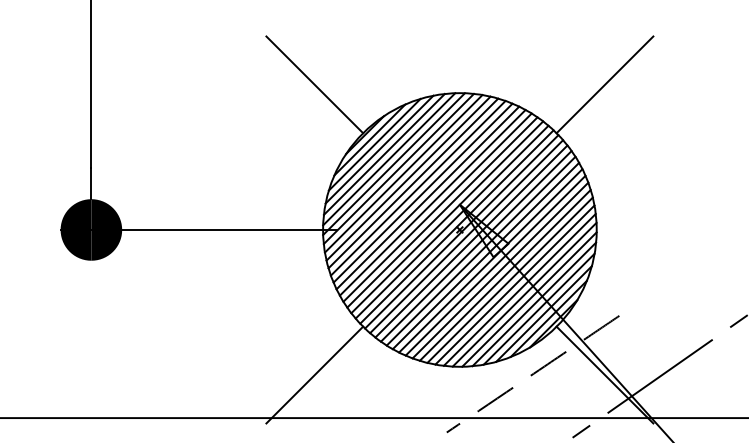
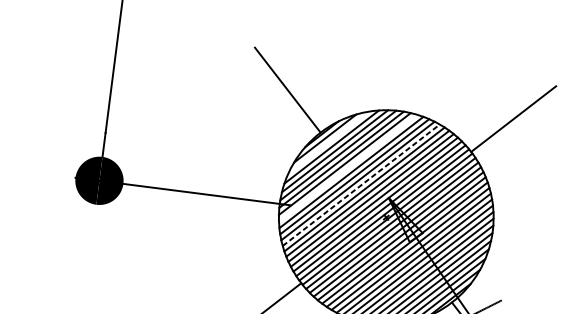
line: (374, 144) -> (328, 142), removed
line: (403, 173) -> (348, 168), removed
line: (423, 193) -> (361, 185), solid -> dashed

